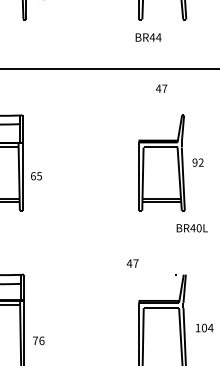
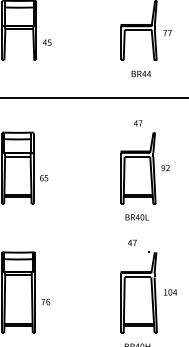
text: (147, 36) -> (140, 73), moved
text: (160, 88) -> (137, 123), moved
text: (191, 228) -> (136, 217), moved
text: (132, 262) -> (132, 242), moved

